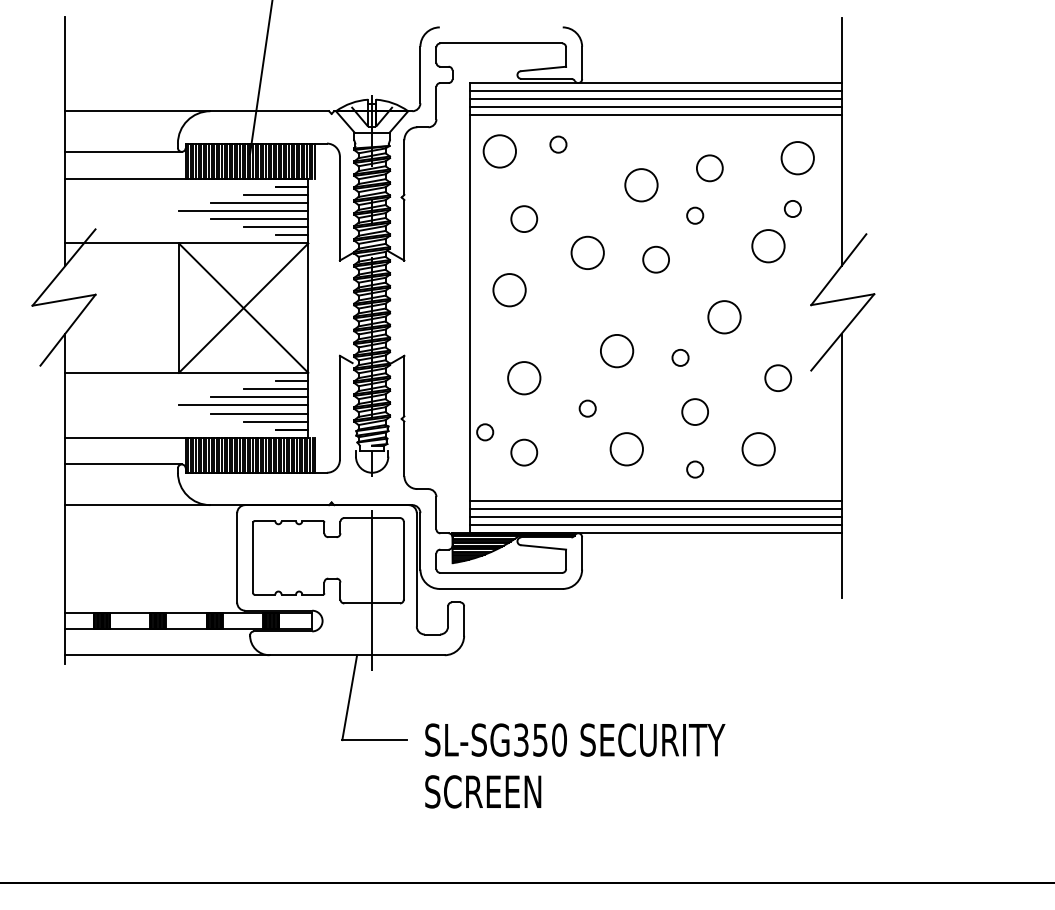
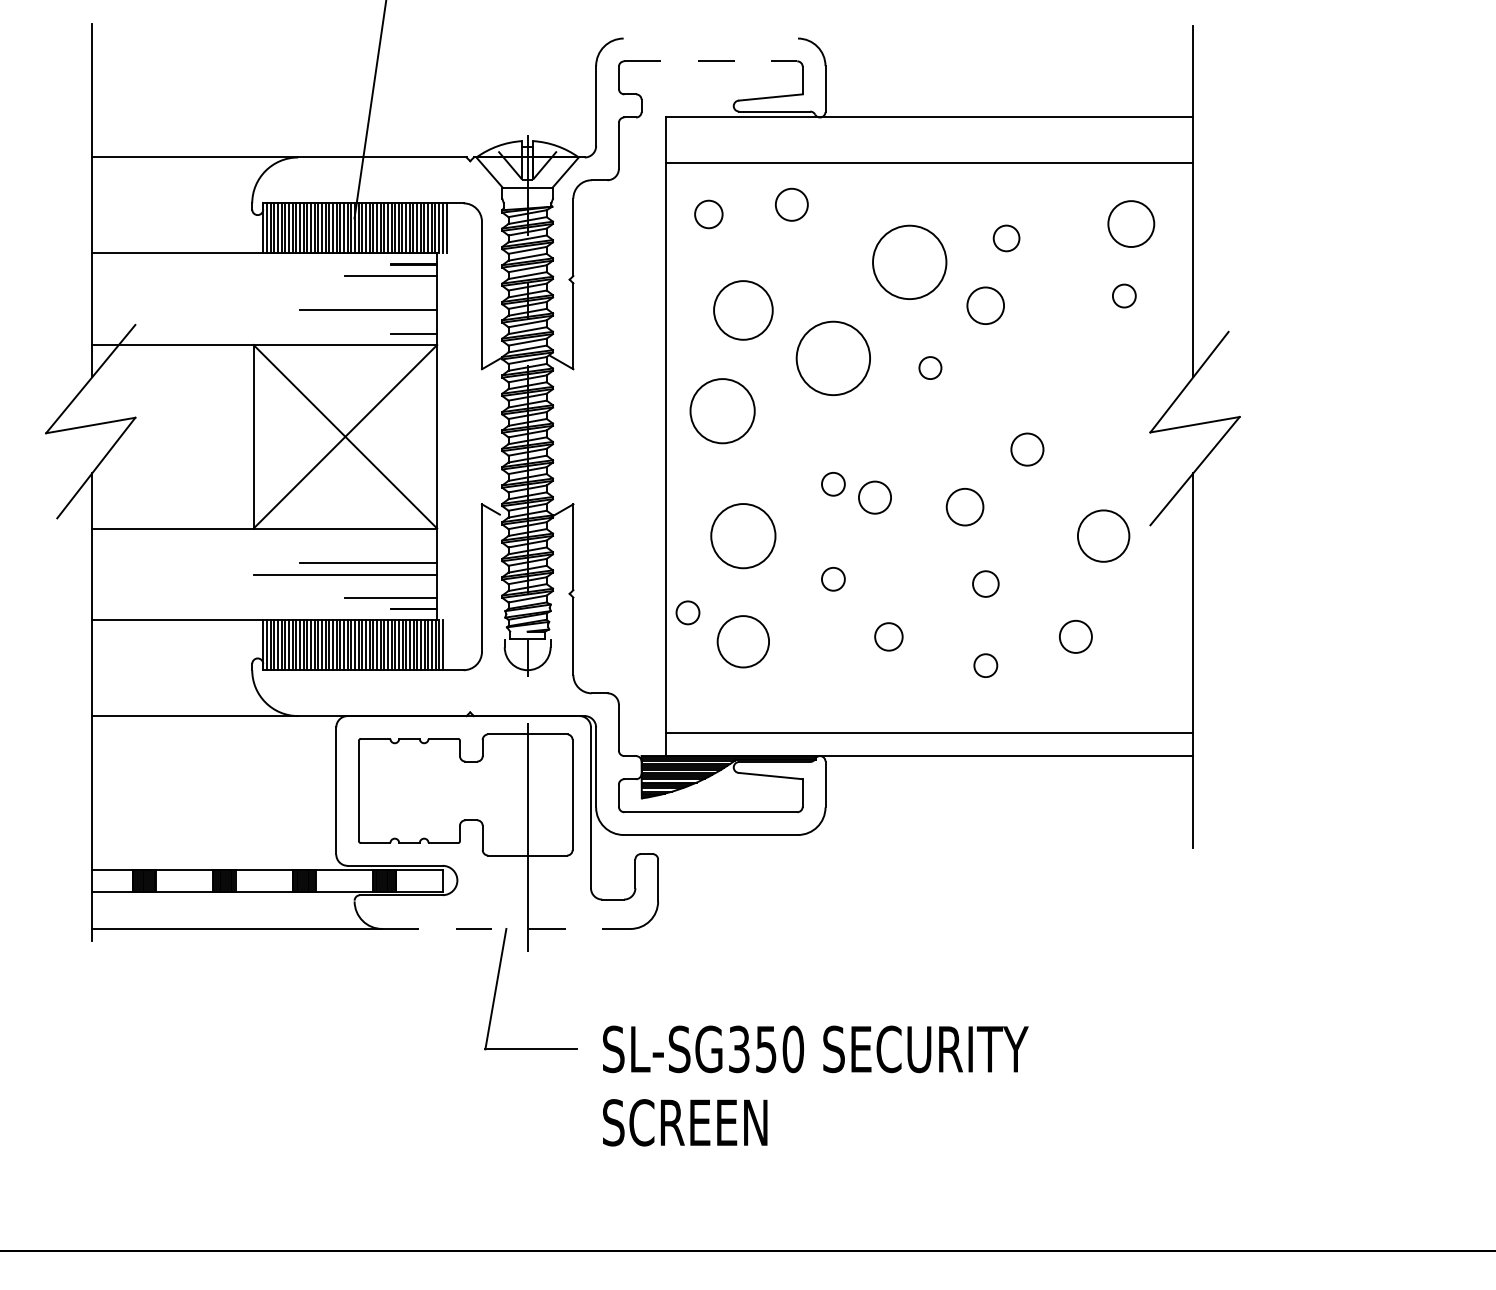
line: (501, 43) -> (711, 61), solid -> dashed
line: (655, 90) -> (929, 128), removed
line: (655, 99) -> (929, 140), removed
line: (655, 107) -> (929, 151), removed
circle: (558, 144) -> (791, 204), size x1.4
circle: (499, 151) -> (708, 214), size x0.6
line: (123, 152) -> (174, 215), removed
circle: (709, 168) -> (1006, 238), size x0.7
circle: (641, 185) -> (909, 262), size x1.6
line: (259, 202) -> (368, 287), removed
line: (243, 210) -> (345, 298), removed
circle: (694, 215) -> (985, 305), size x1.6
circle: (524, 219) -> (743, 310), size x1.6
line: (276, 226) -> (391, 321), removed
circle: (768, 245) -> (1089, 348), removed
circle: (587, 252) -> (833, 358), size x1.6
circle: (656, 259) -> (930, 367), size x0.6
circle: (509, 290) -> (722, 411), size x1.4
circle: (724, 317) -> (1027, 449), size x0.7
circle: (587, 341) -> (833, 484), added
circle: (616, 350) -> (874, 497), size x0.7
circle: (680, 358) -> (964, 507), size x1.6
circle: (524, 377) -> (743, 535), size x1.4
circle: (778, 377) -> (1103, 535), size x1.4
line: (292, 380) -> (414, 539), removed
line: (276, 389) -> (391, 552), removed
circle: (694, 411) -> (985, 583), size x0.7
line: (259, 413) -> (368, 586), removed
circle: (626, 449) -> (888, 636), size x0.6
circle: (758, 449) -> (1075, 636), size x0.7
circle: (524, 452) -> (743, 641), size x1.4
line: (314, 455) -> (446, 645), removed
line: (123, 464) -> (174, 658), removed
line: (655, 501) -> (929, 710), removed
line: (655, 508) -> (929, 721), removed
line: (655, 525) -> (929, 744), removed
line: (357, 654) -> (506, 928), solid -> dashed

